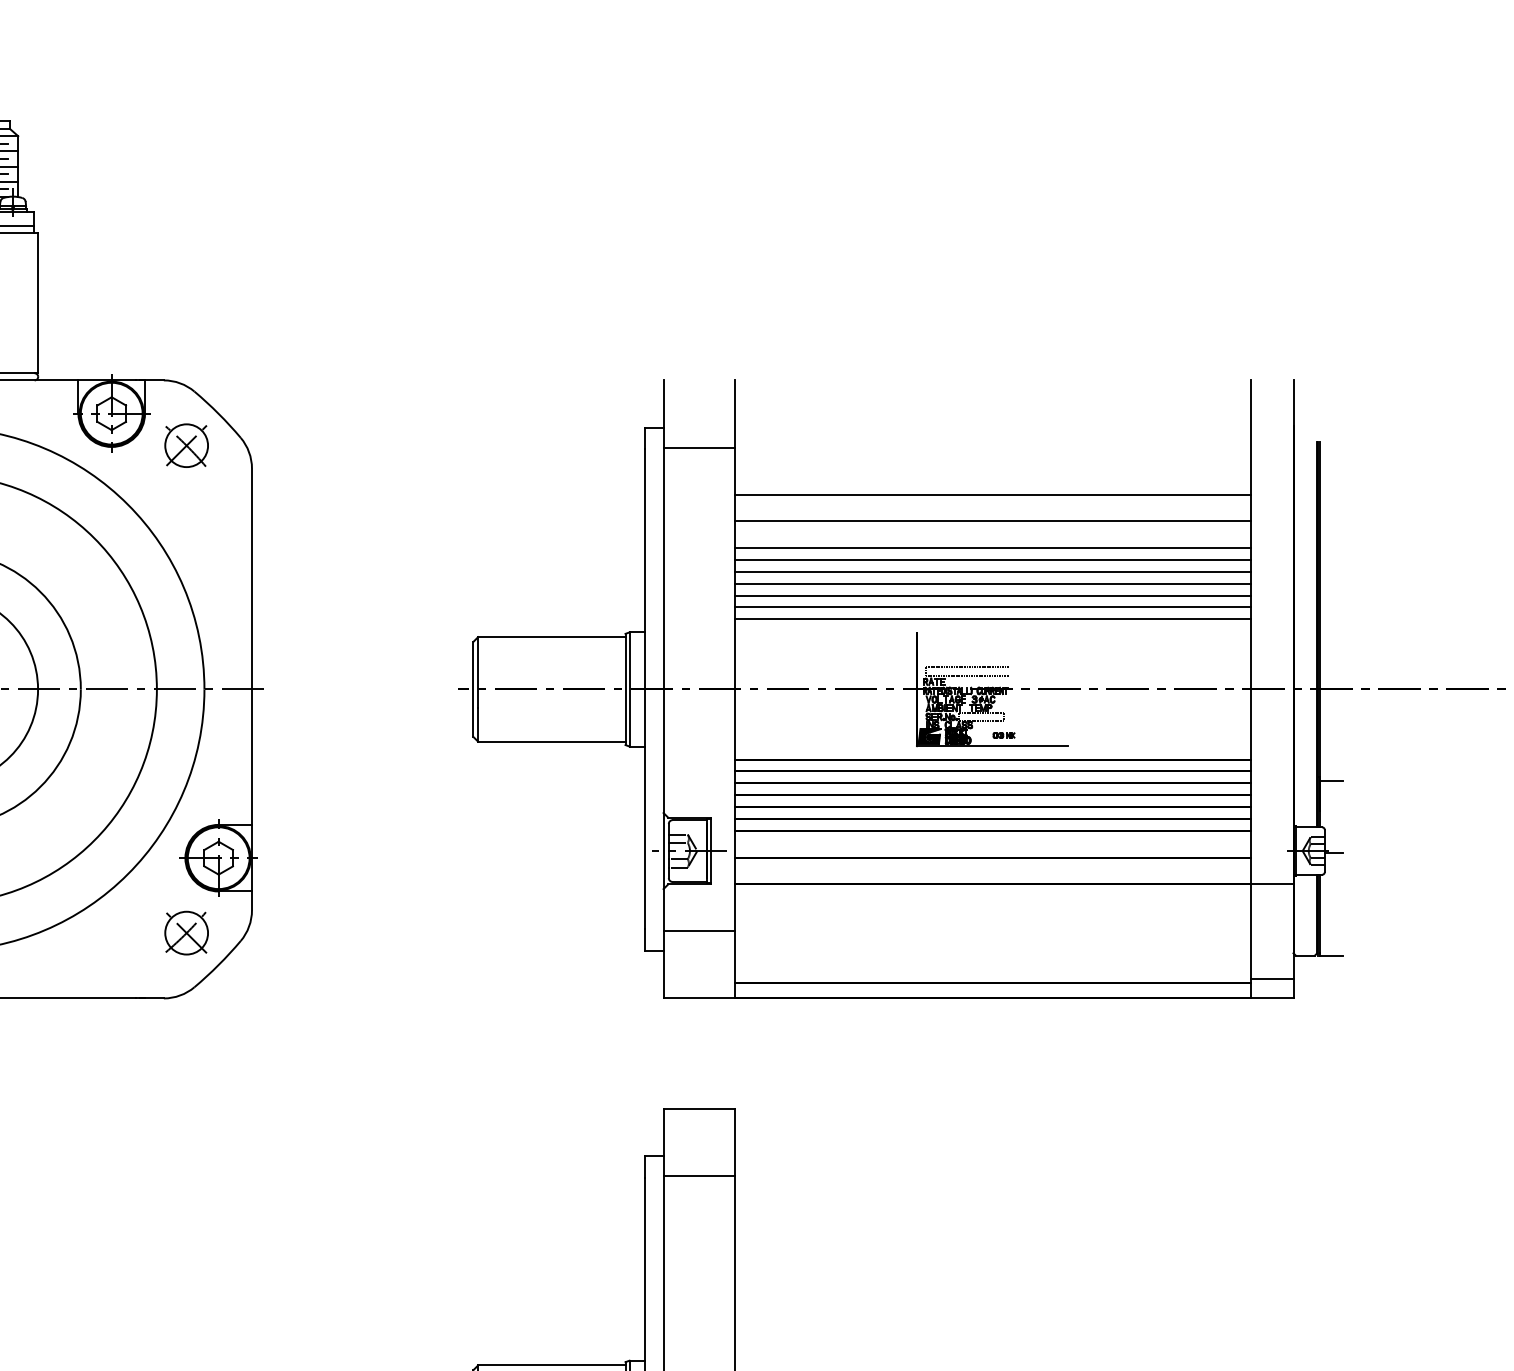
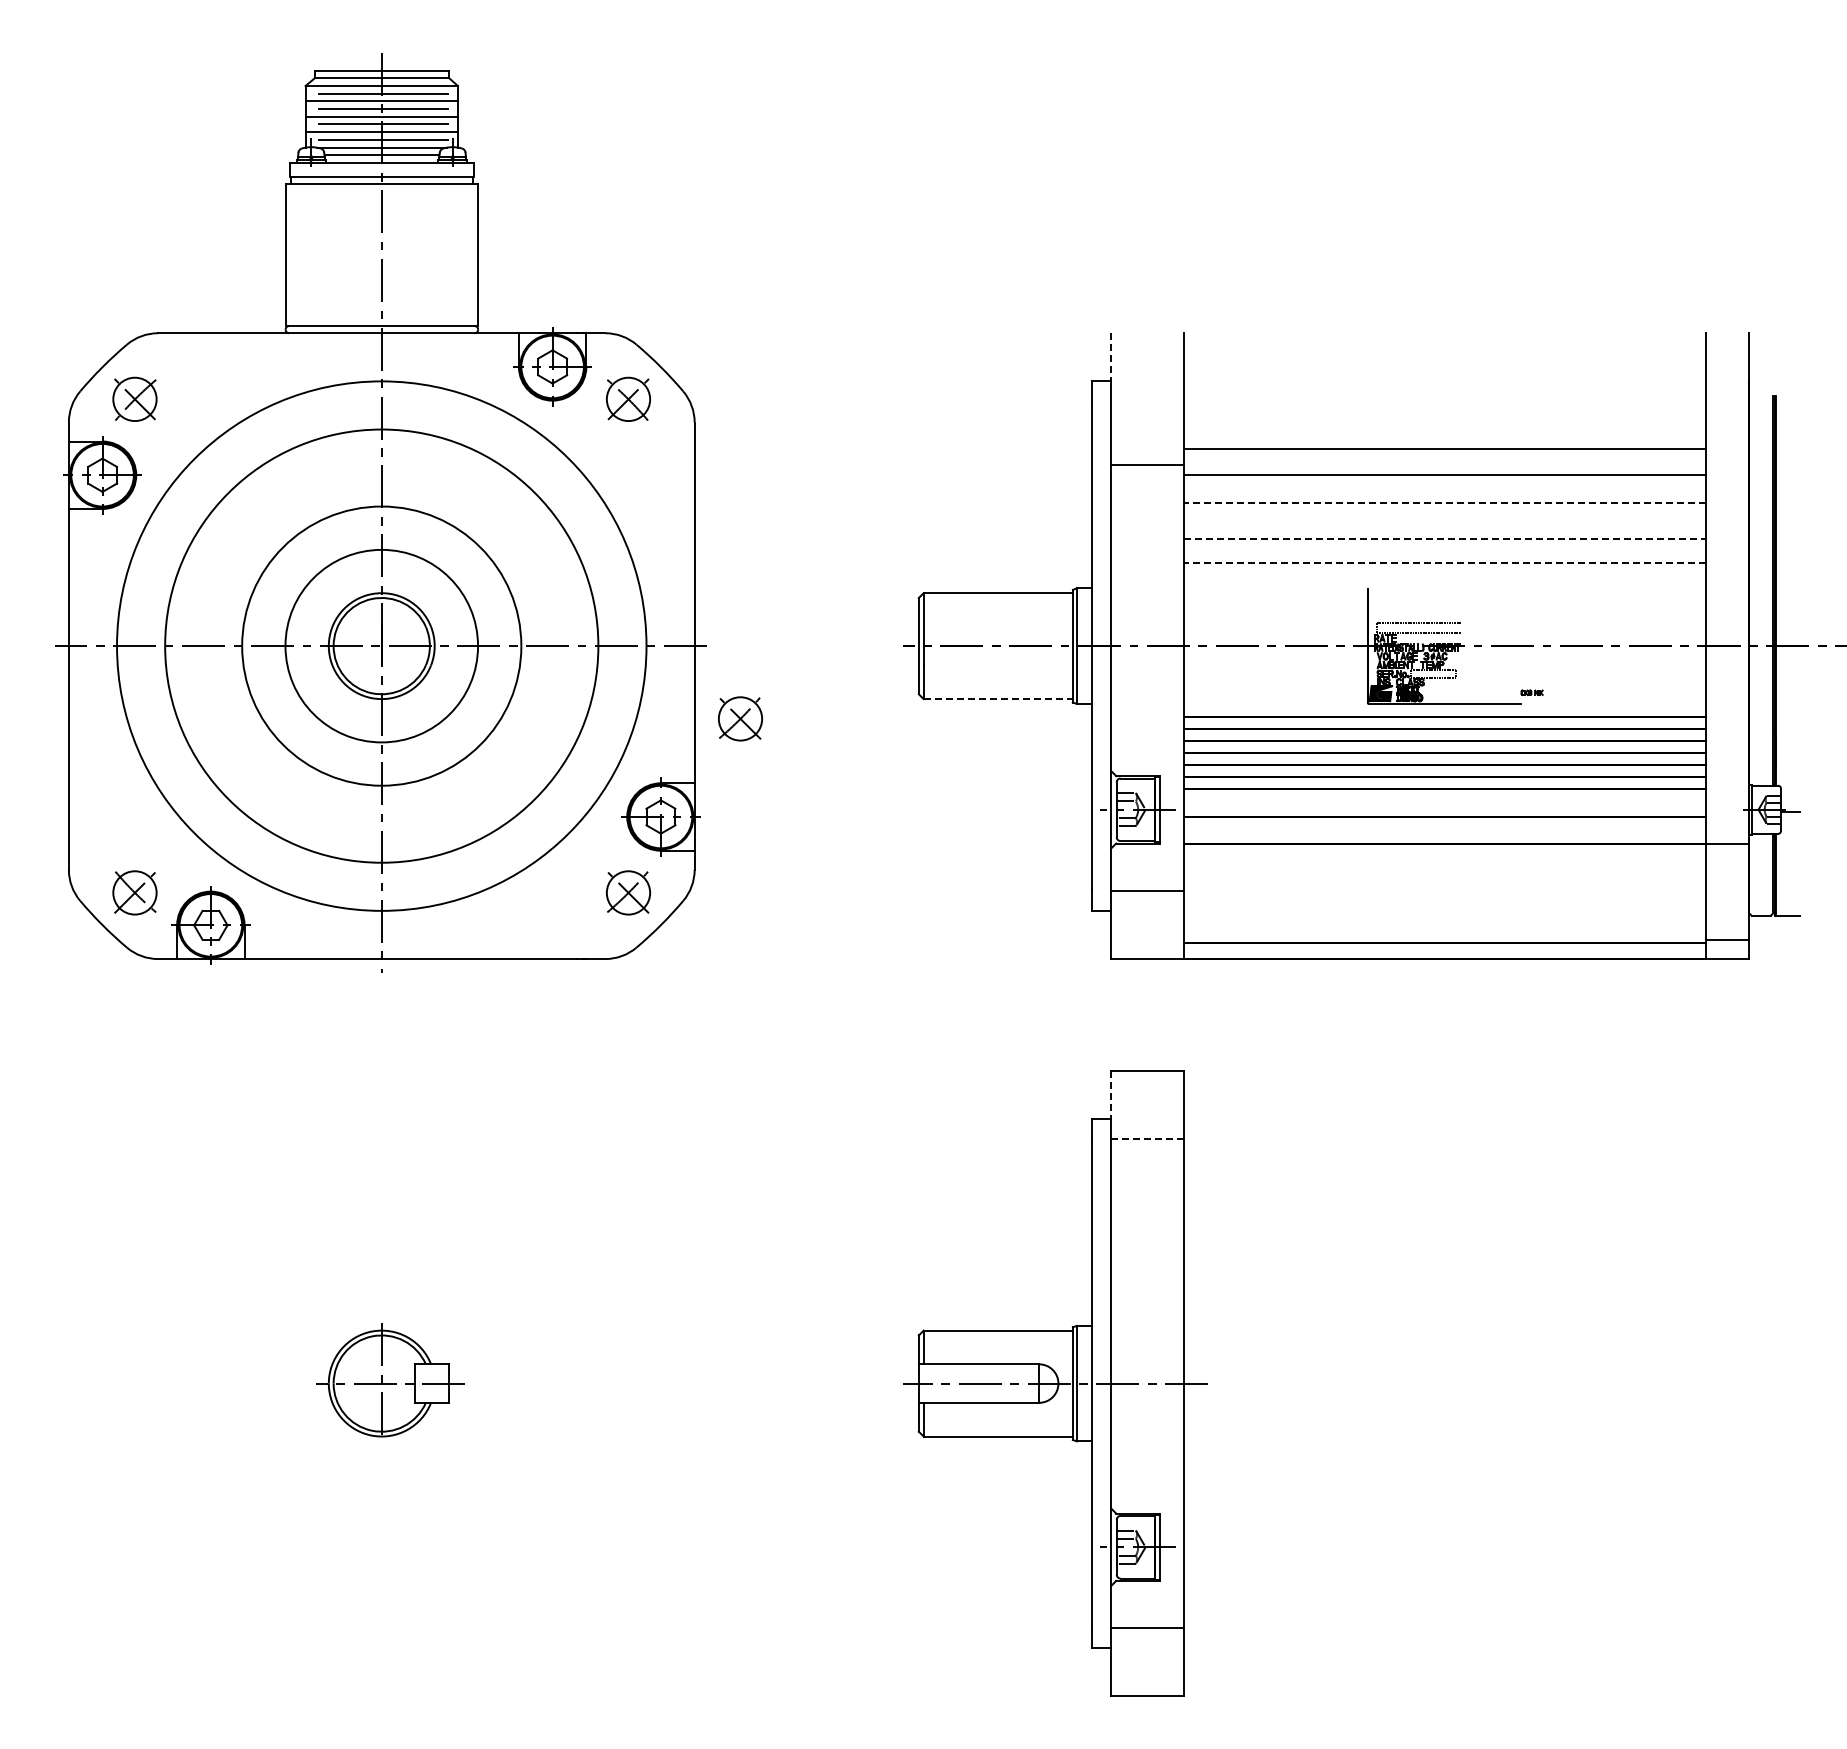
line: (663, 404) -> (1111, 357), solid -> dashed
line: (699, 447) -> (1147, 464), moved
line: (992, 547) -> (1444, 502), solid -> dashed
line: (992, 559) -> (1444, 514), removed
line: (992, 572) -> (1444, 527), removed
line: (993, 584) -> (1445, 539), solid -> dashed
line: (992, 595) -> (1444, 551), removed
line: (992, 607) -> (1444, 563), solid -> dashed
line: (992, 619) -> (1444, 575), removed
part: (1003, 735) -> (1531, 692), moved
line: (552, 742) -> (998, 699), solid -> dashed
part: (297, 760) -> (740, 718), added
line: (1331, 781) -> (1787, 739), removed
line: (663, 1133) -> (1111, 1095), solid -> dashed
line: (700, 1176) -> (1148, 1139), solid -> dashed

